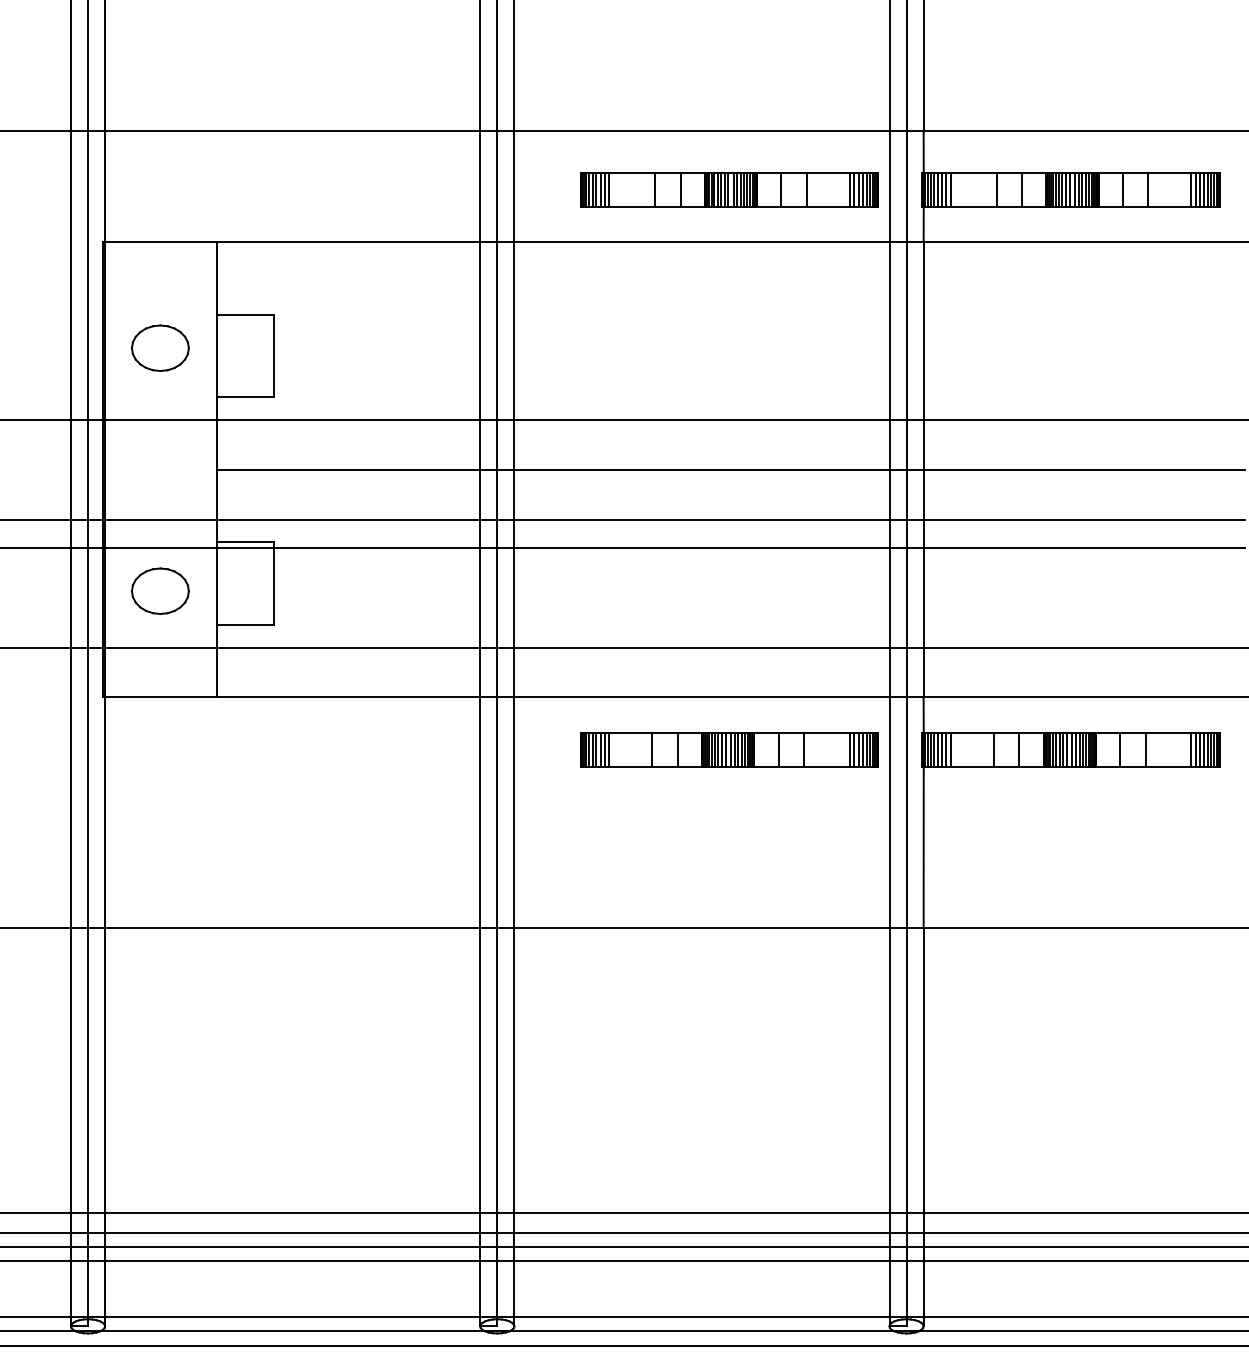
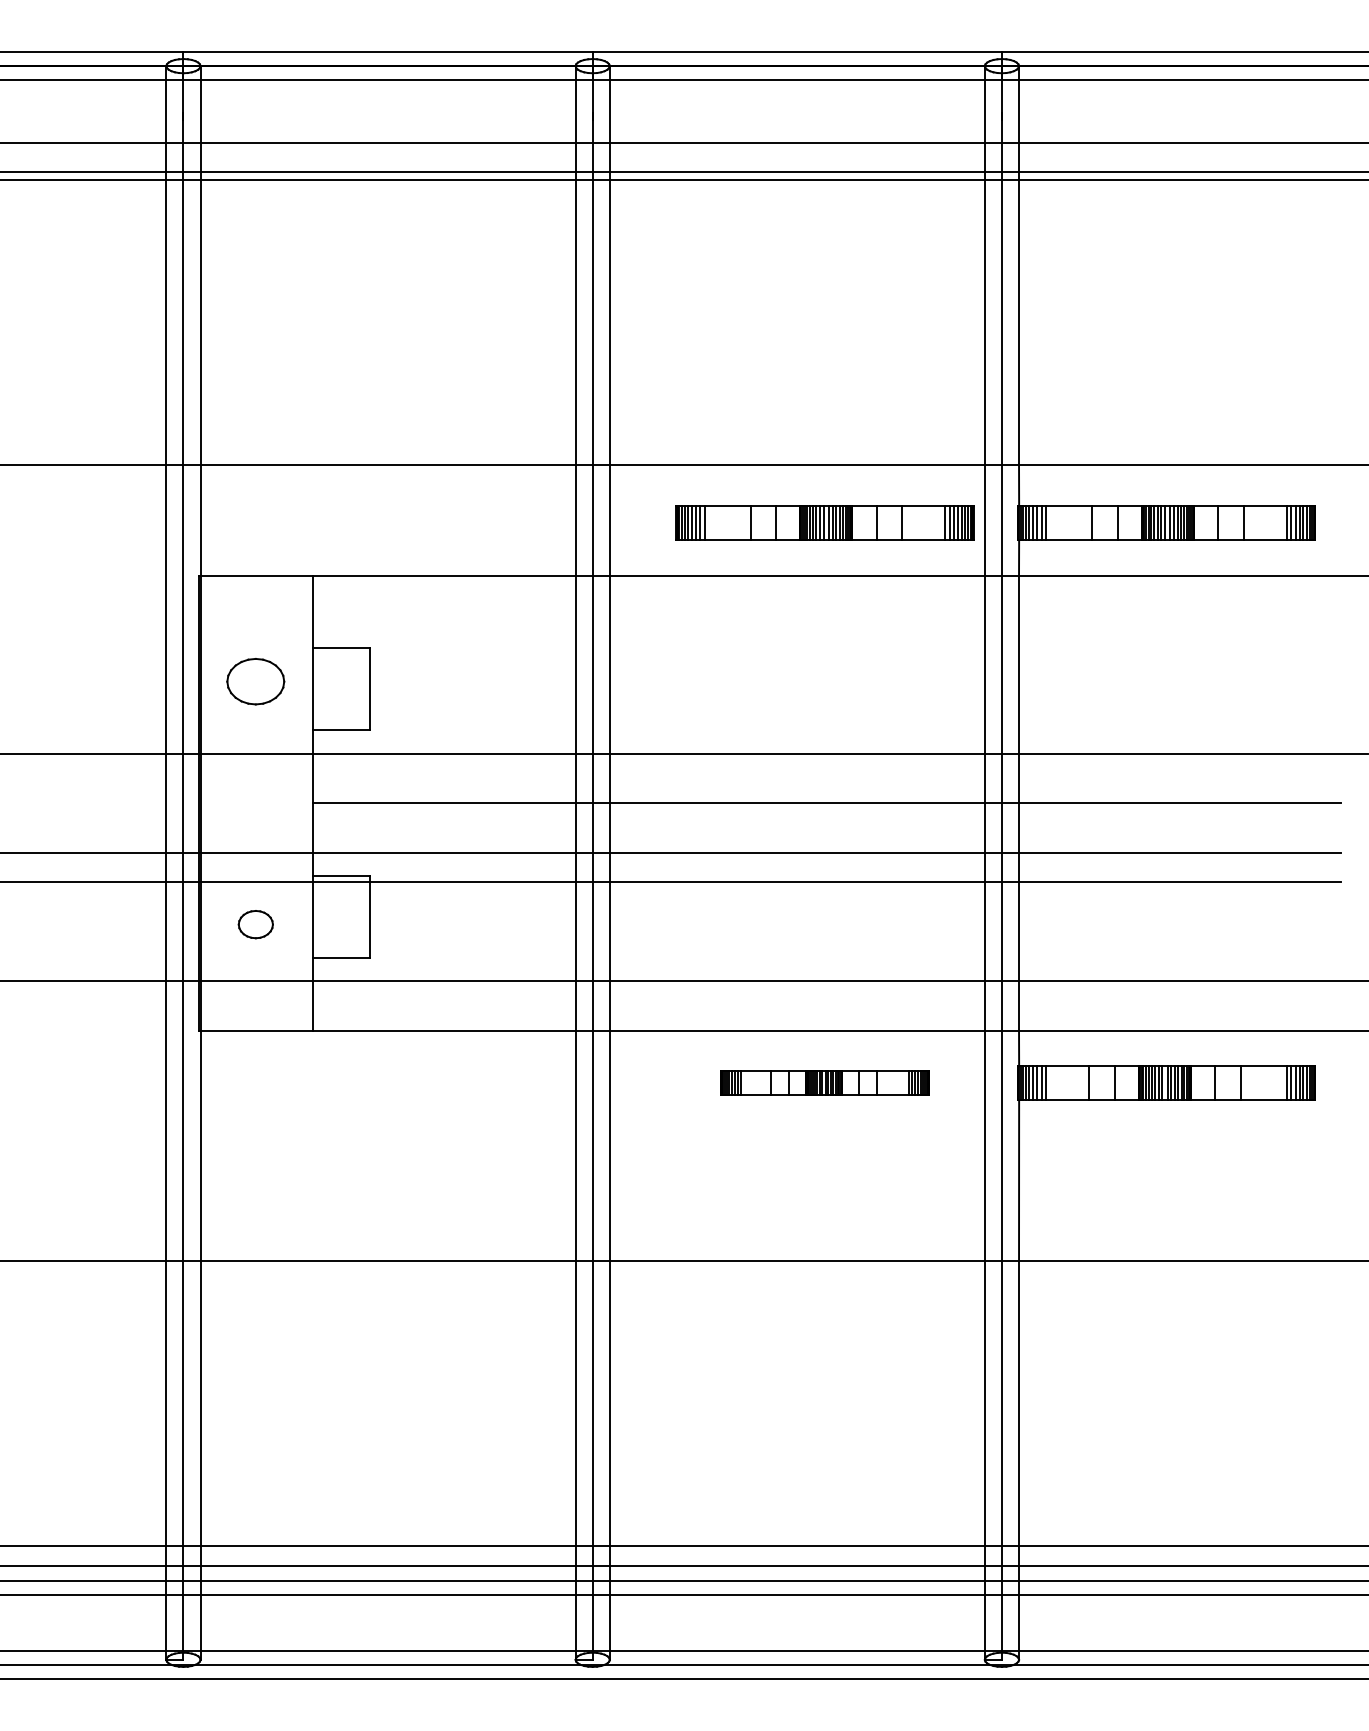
part: (160, 591) -> (255, 924), size x0.6
part: (729, 749) -> (824, 1082), size x0.7

